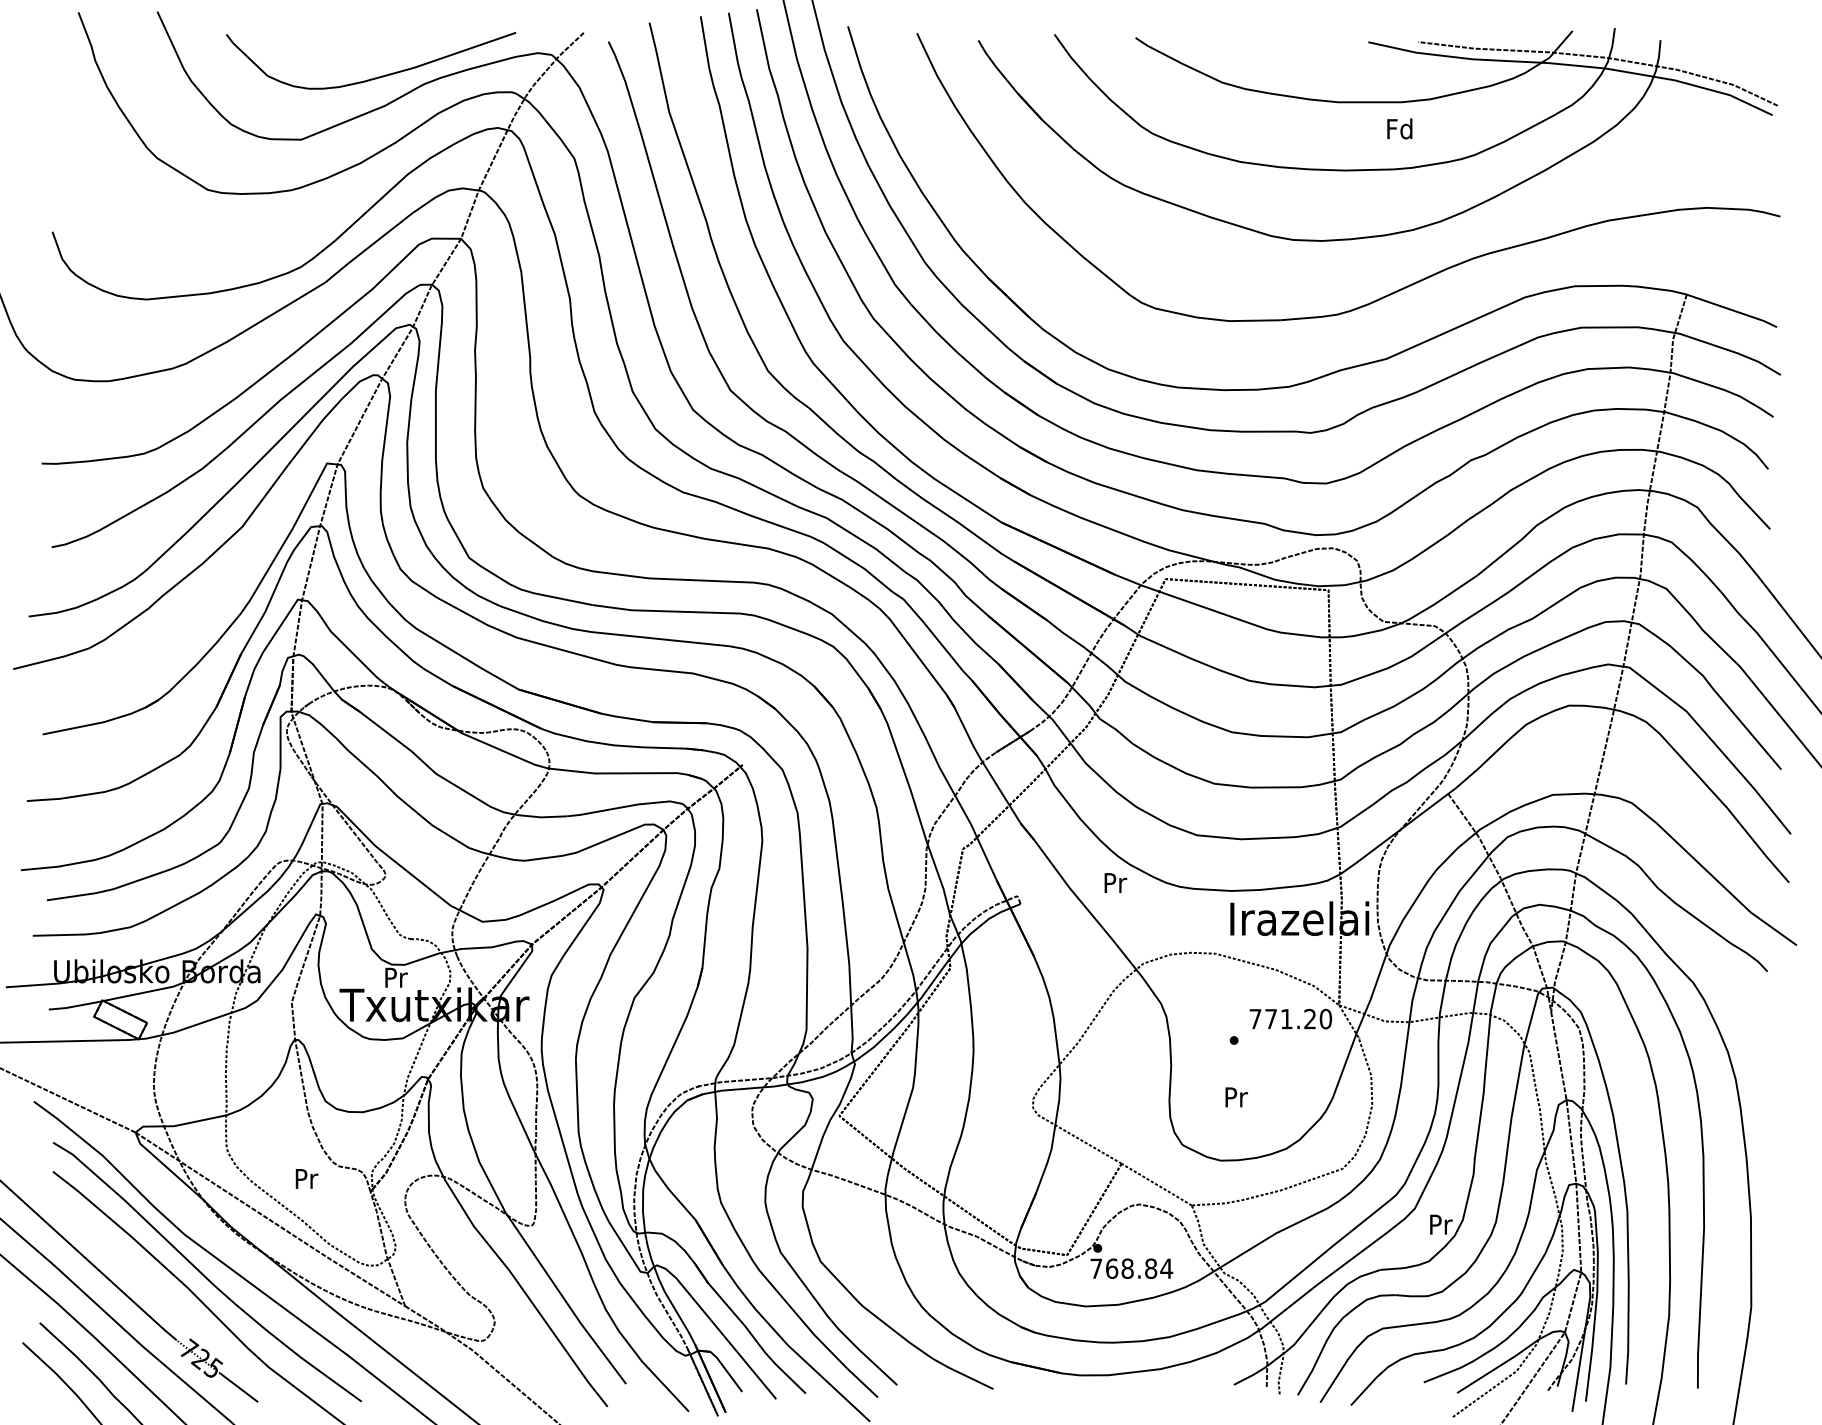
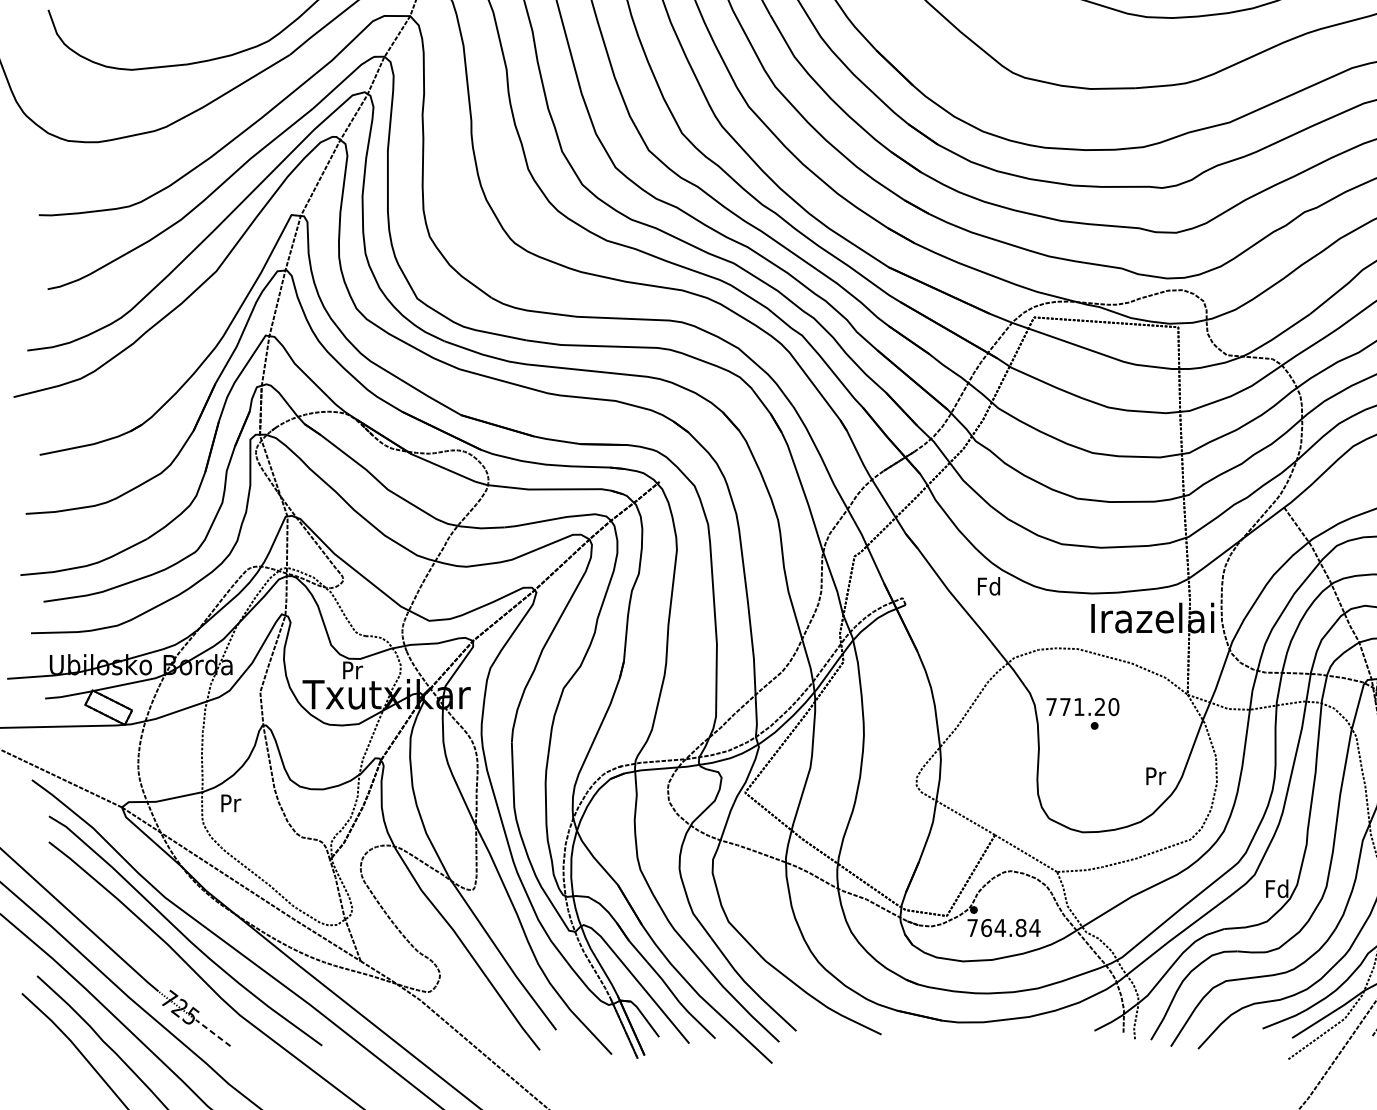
text: (1114, 882) -> (988, 586), Pr -> Fd
text: (1290, 1018) -> (1082, 706), moved
text: (1236, 1097) -> (1156, 776), moved
text: (306, 1178) -> (230, 802), moved
text: (1439, 1223) -> (1276, 887), Pr -> Fd
text: (1127, 1268) -> (1000, 927), 768.84 -> 764.84
line: (239, 1387) -> (214, 1033), solid -> dashed

